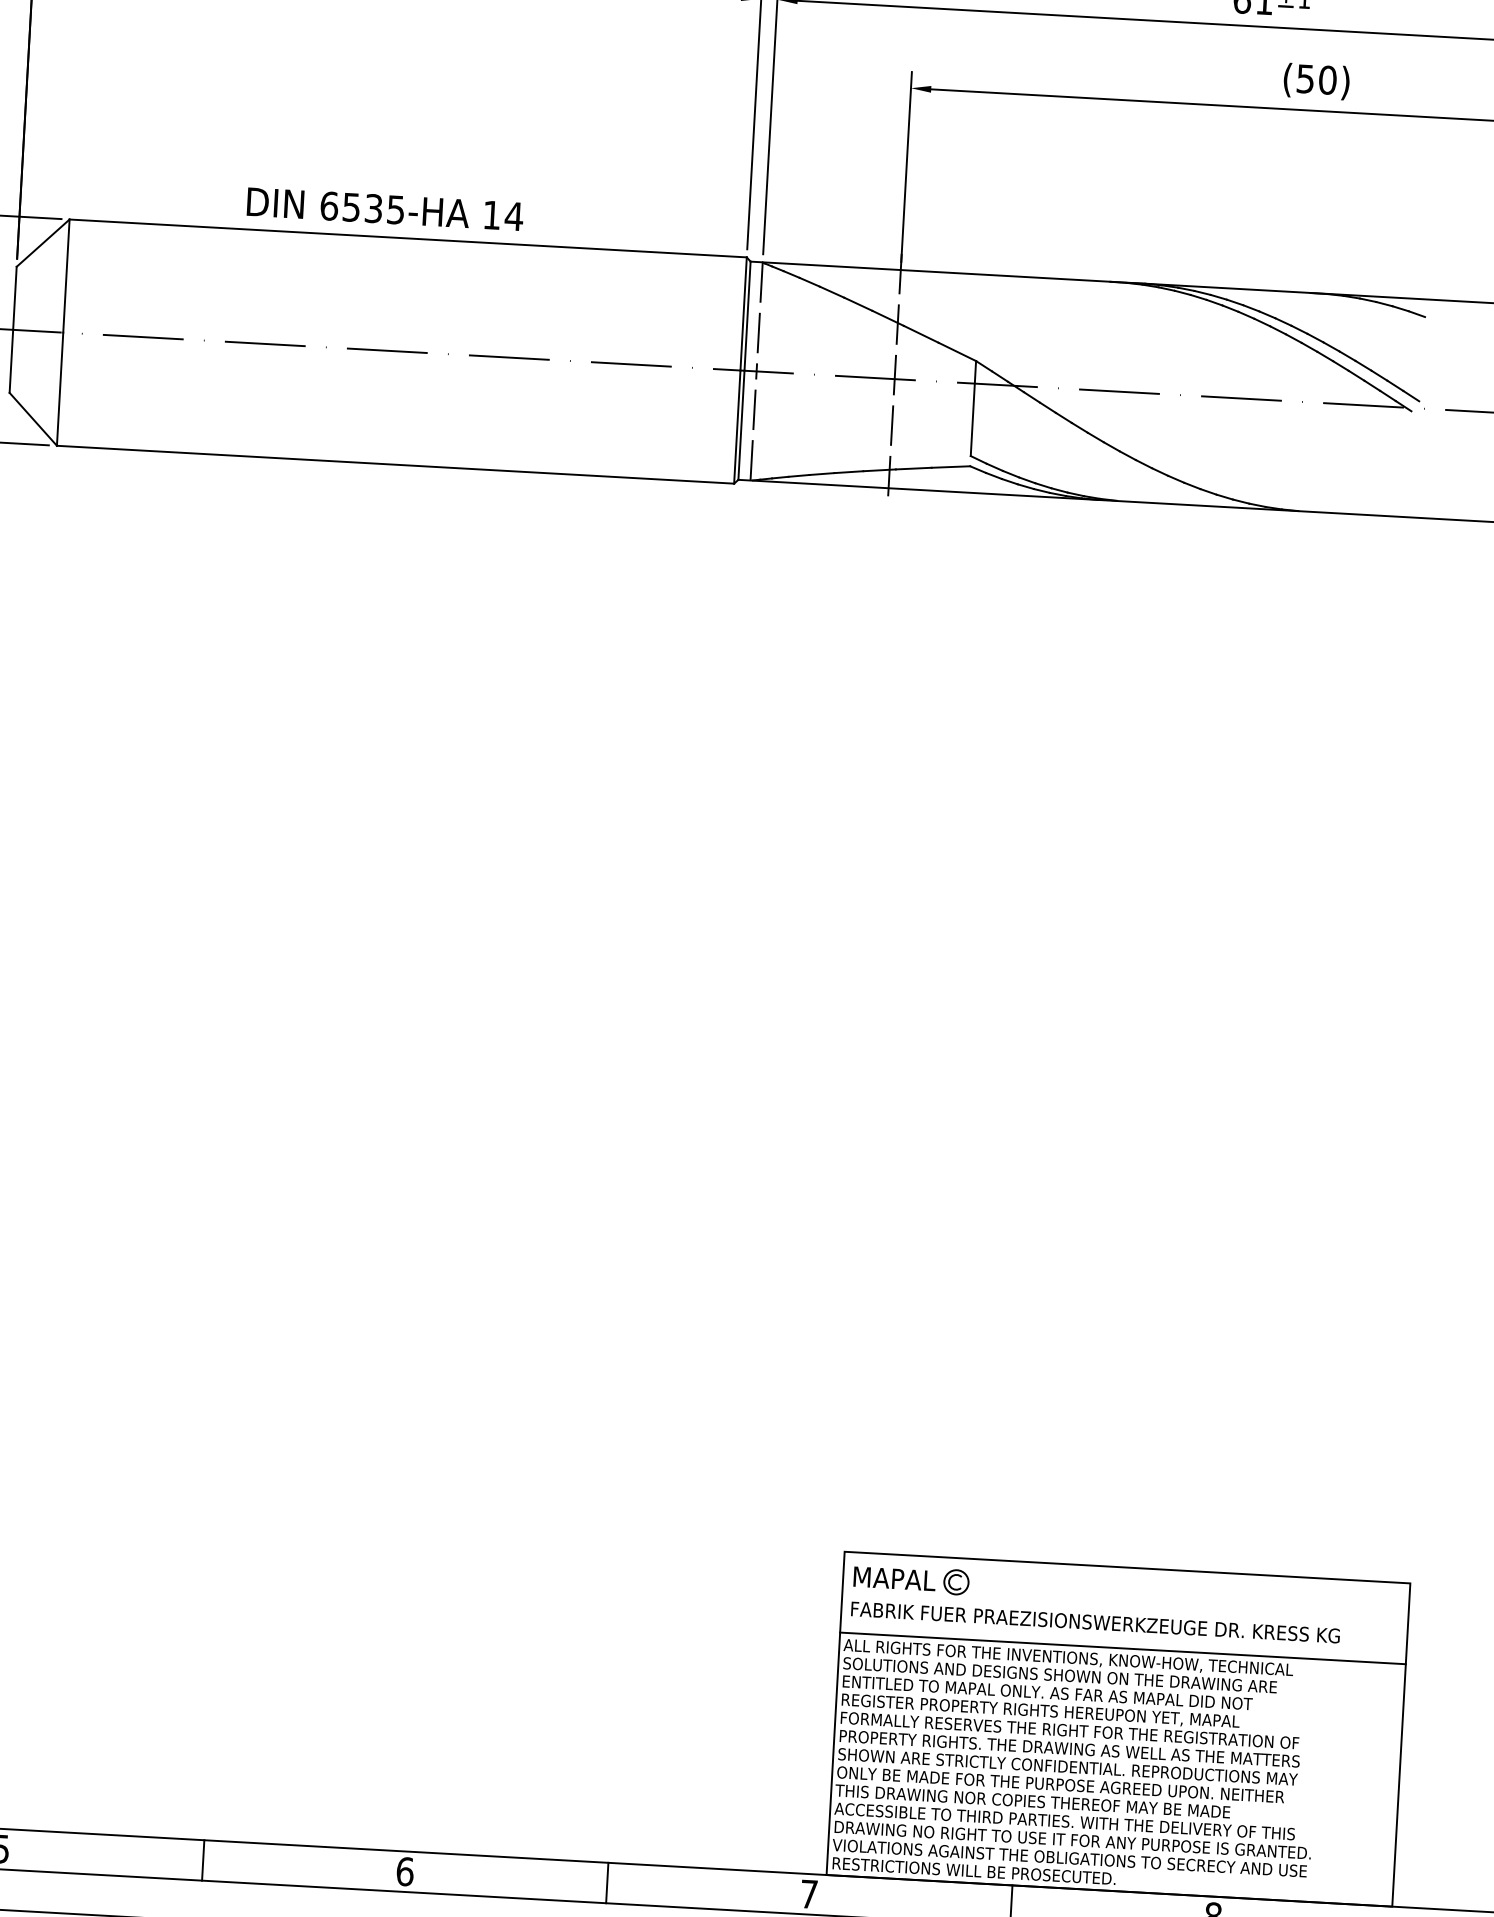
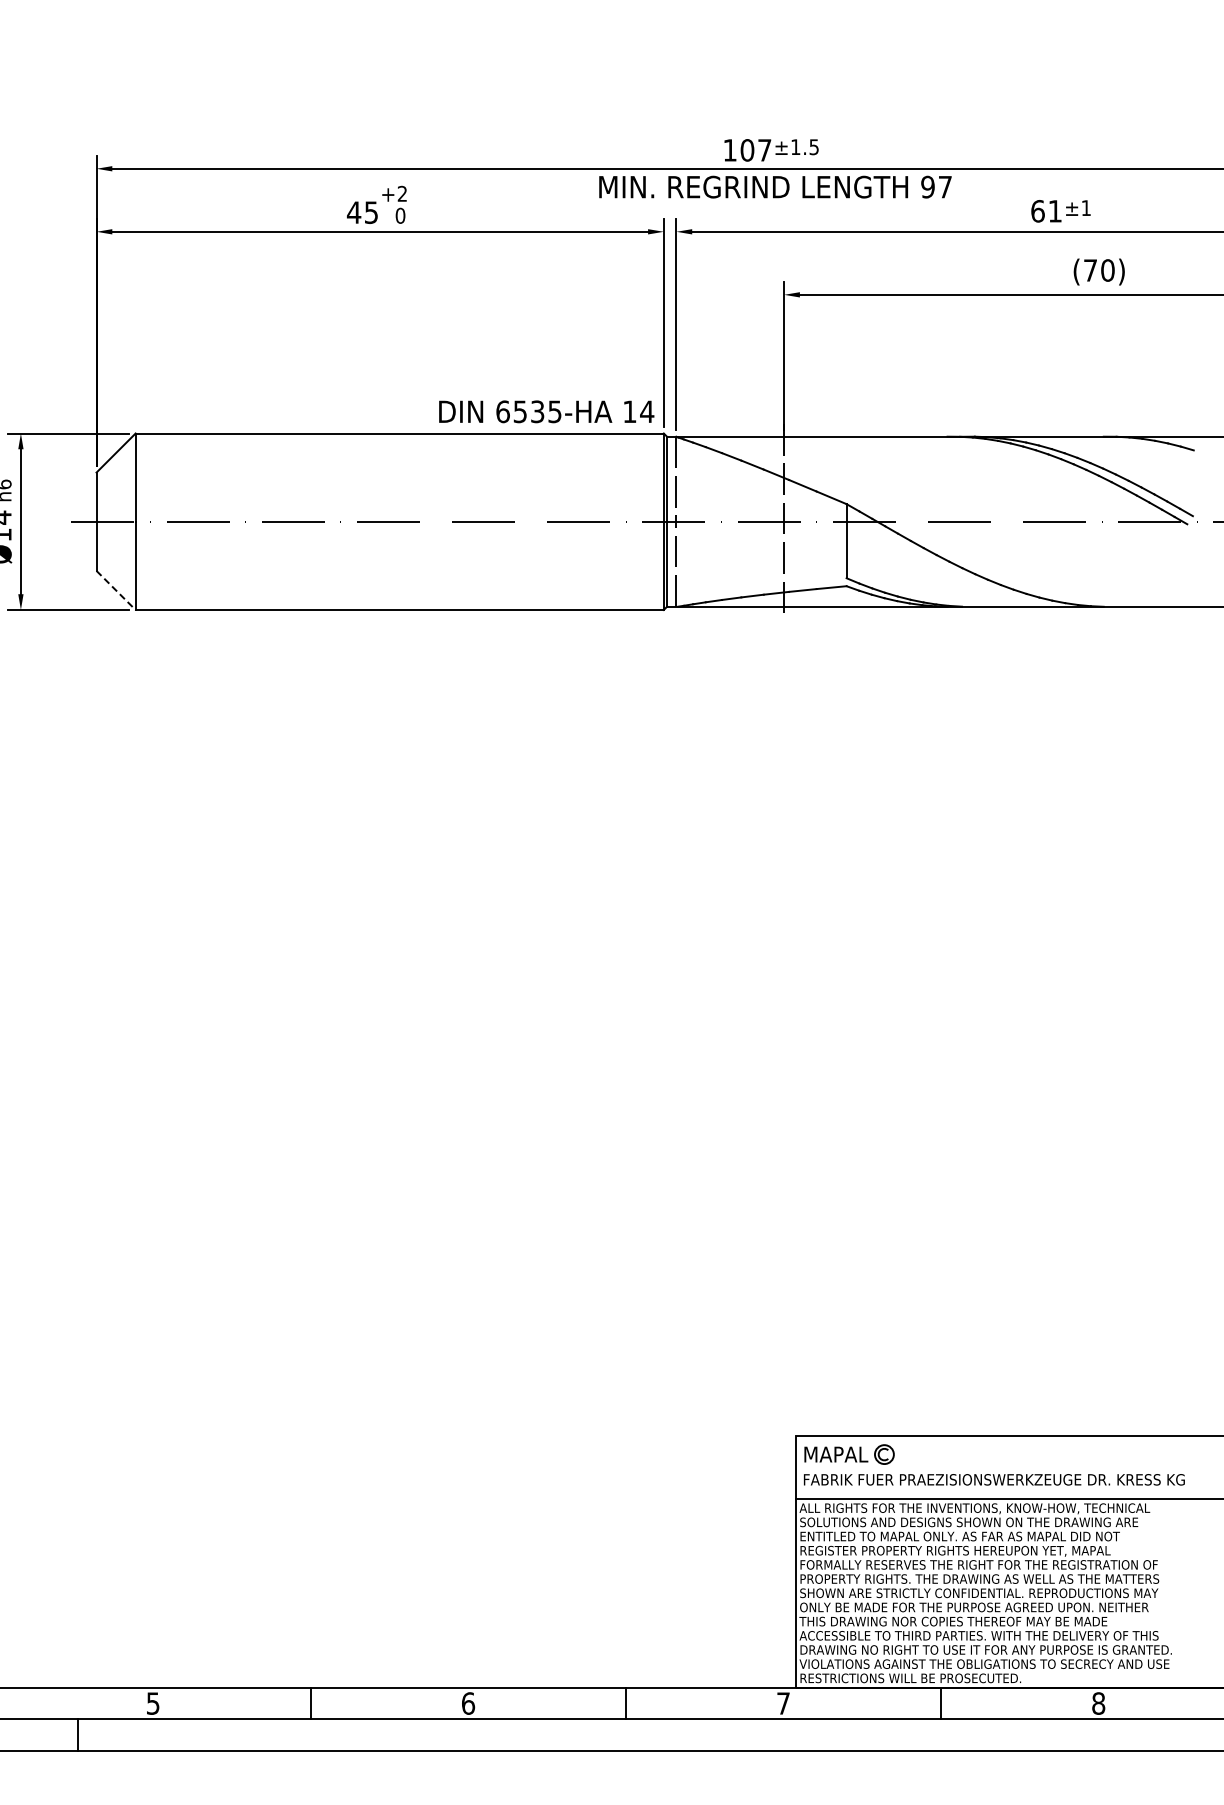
text: (1305, 78) -> (1090, 270), (50) -> (70)
text: (385, 208) -> (546, 411), moved
line: (33, 419) -> (116, 590), solid -> dashed

